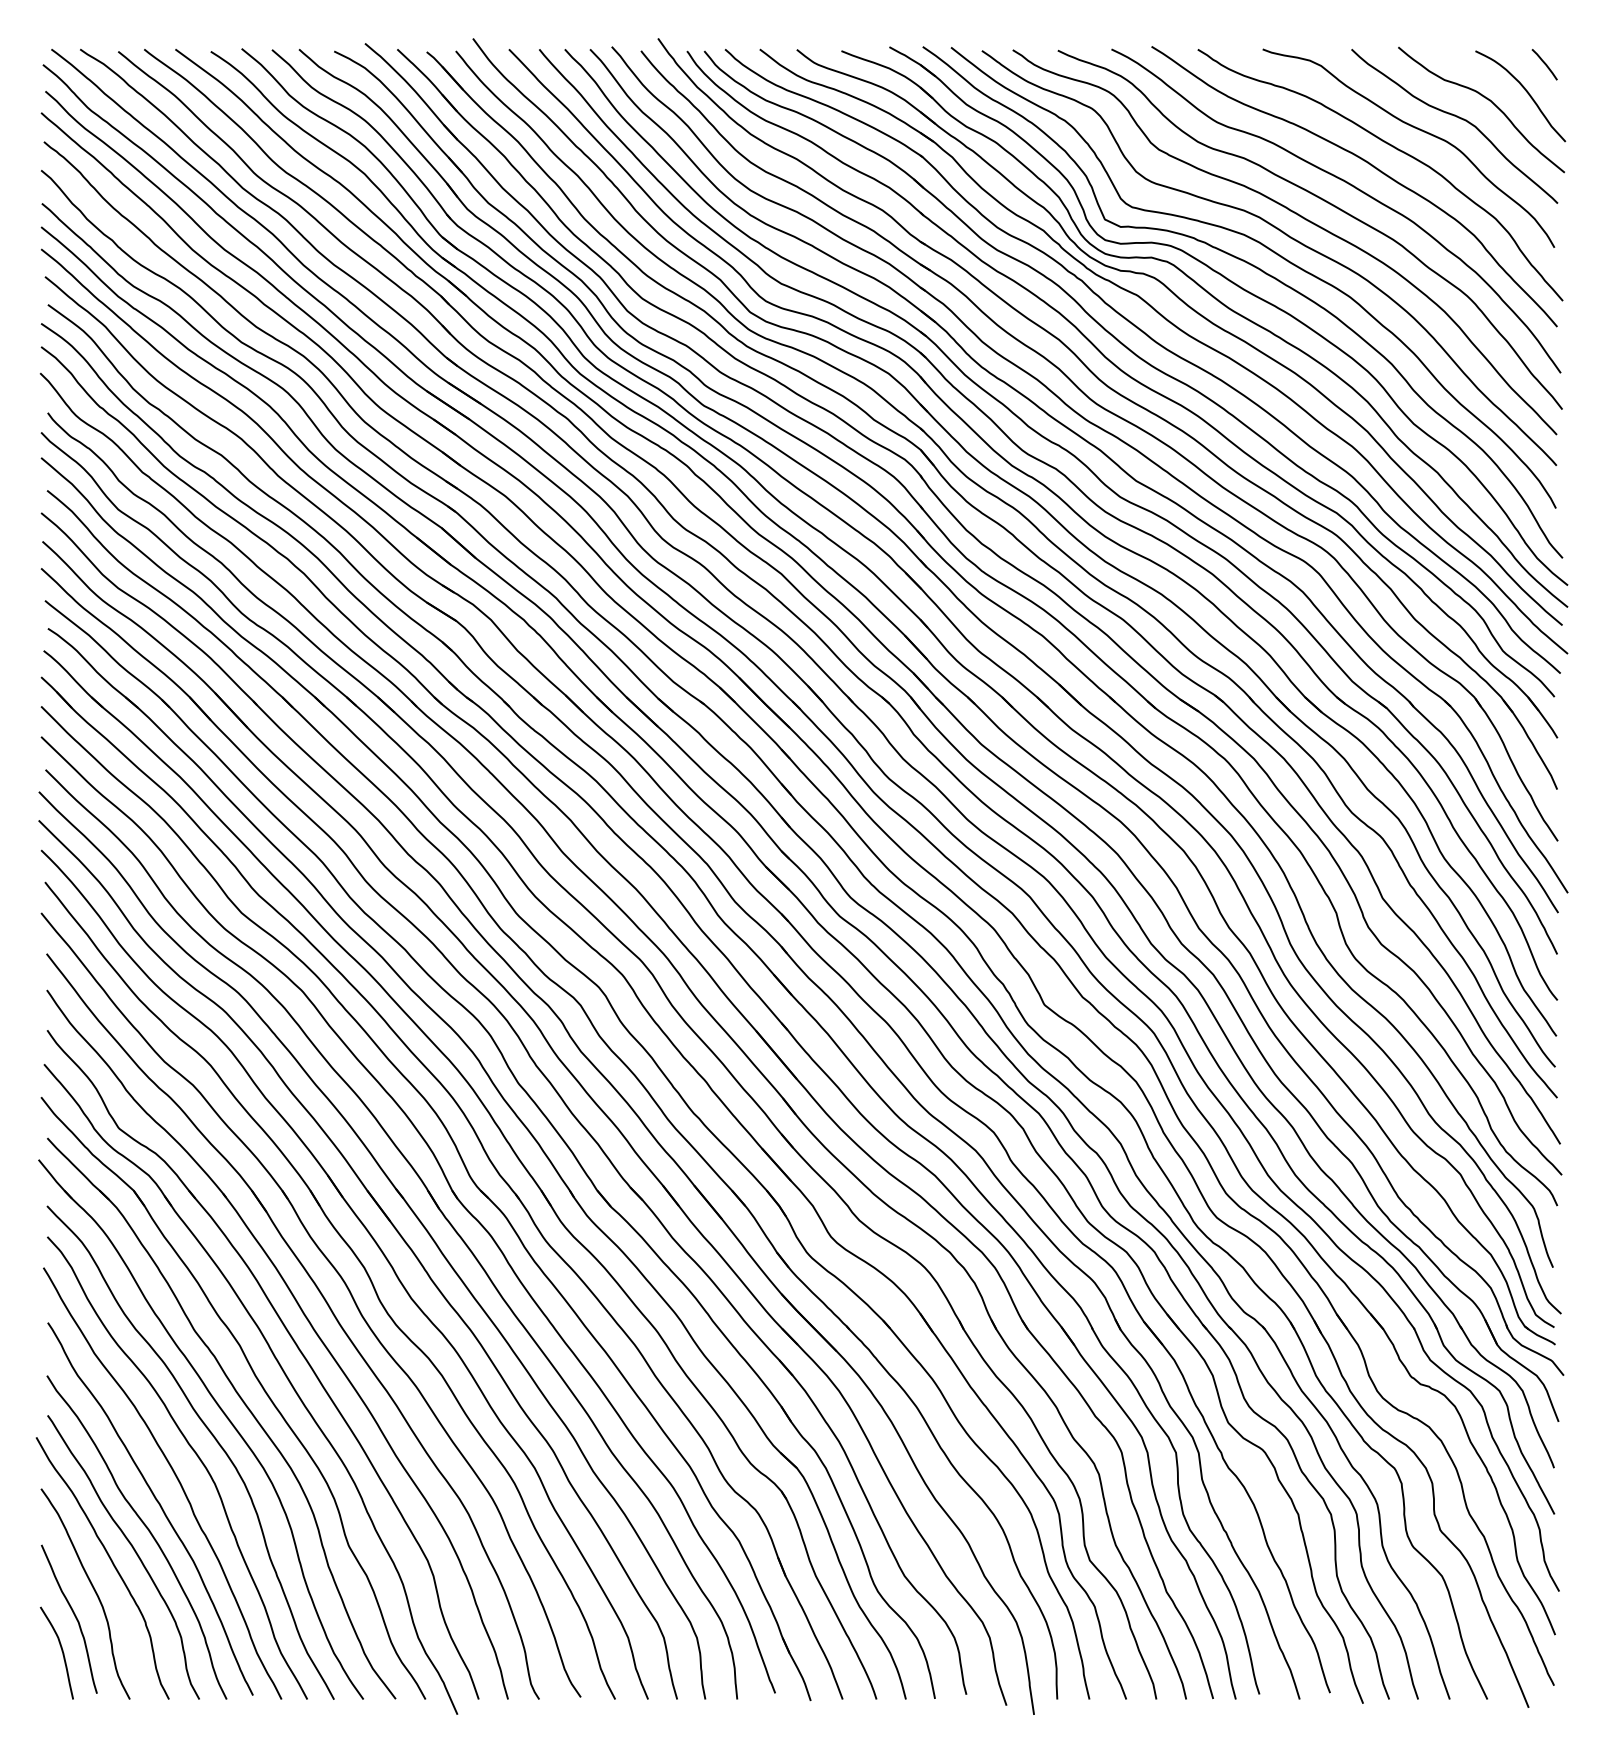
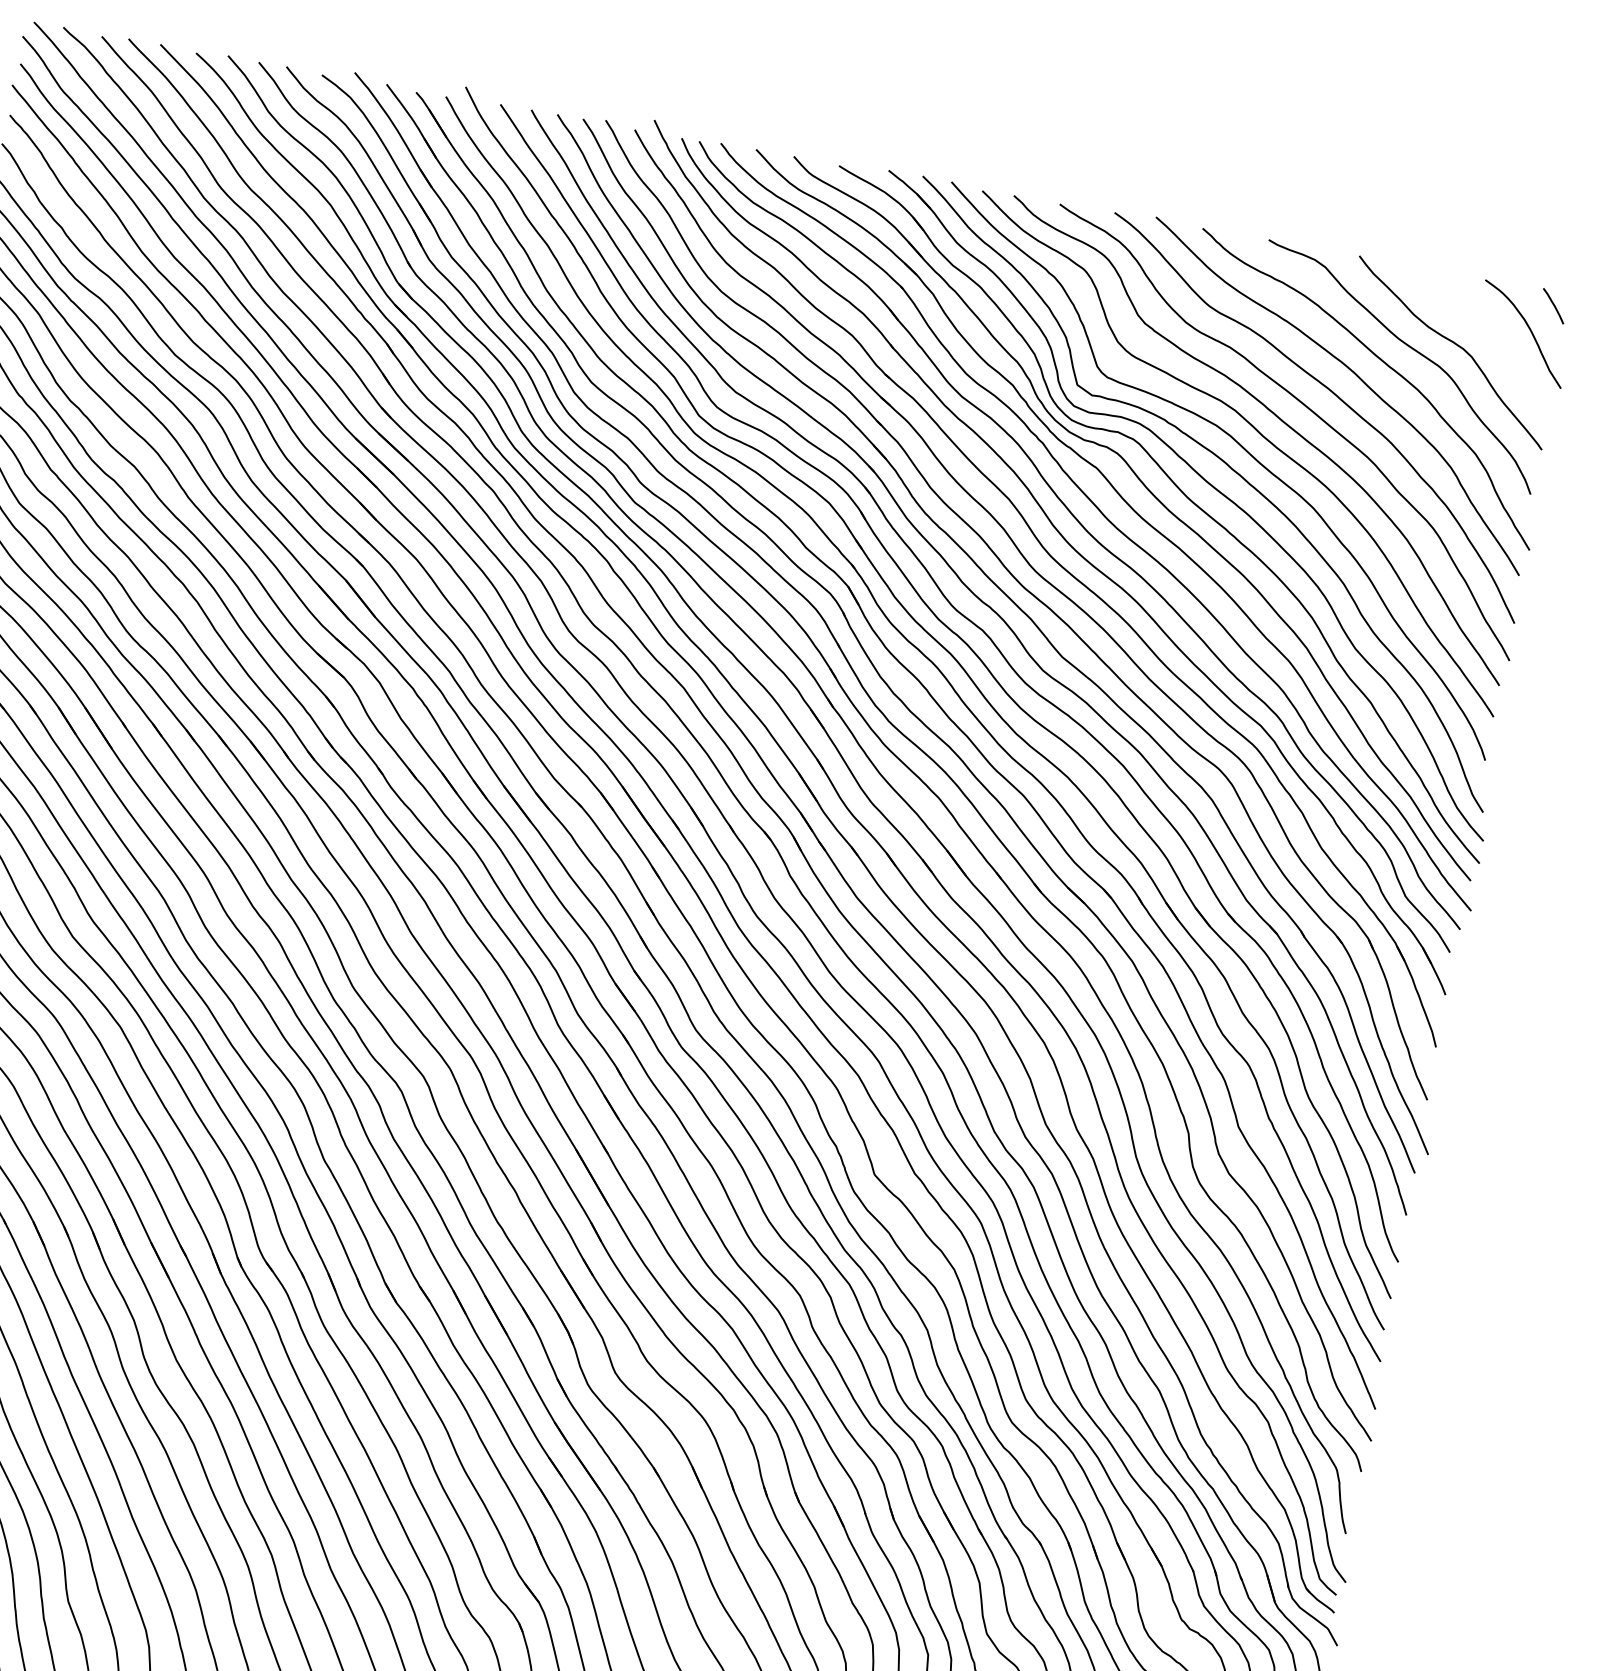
curve: (1486, 99) -> (1487, 331), removed

